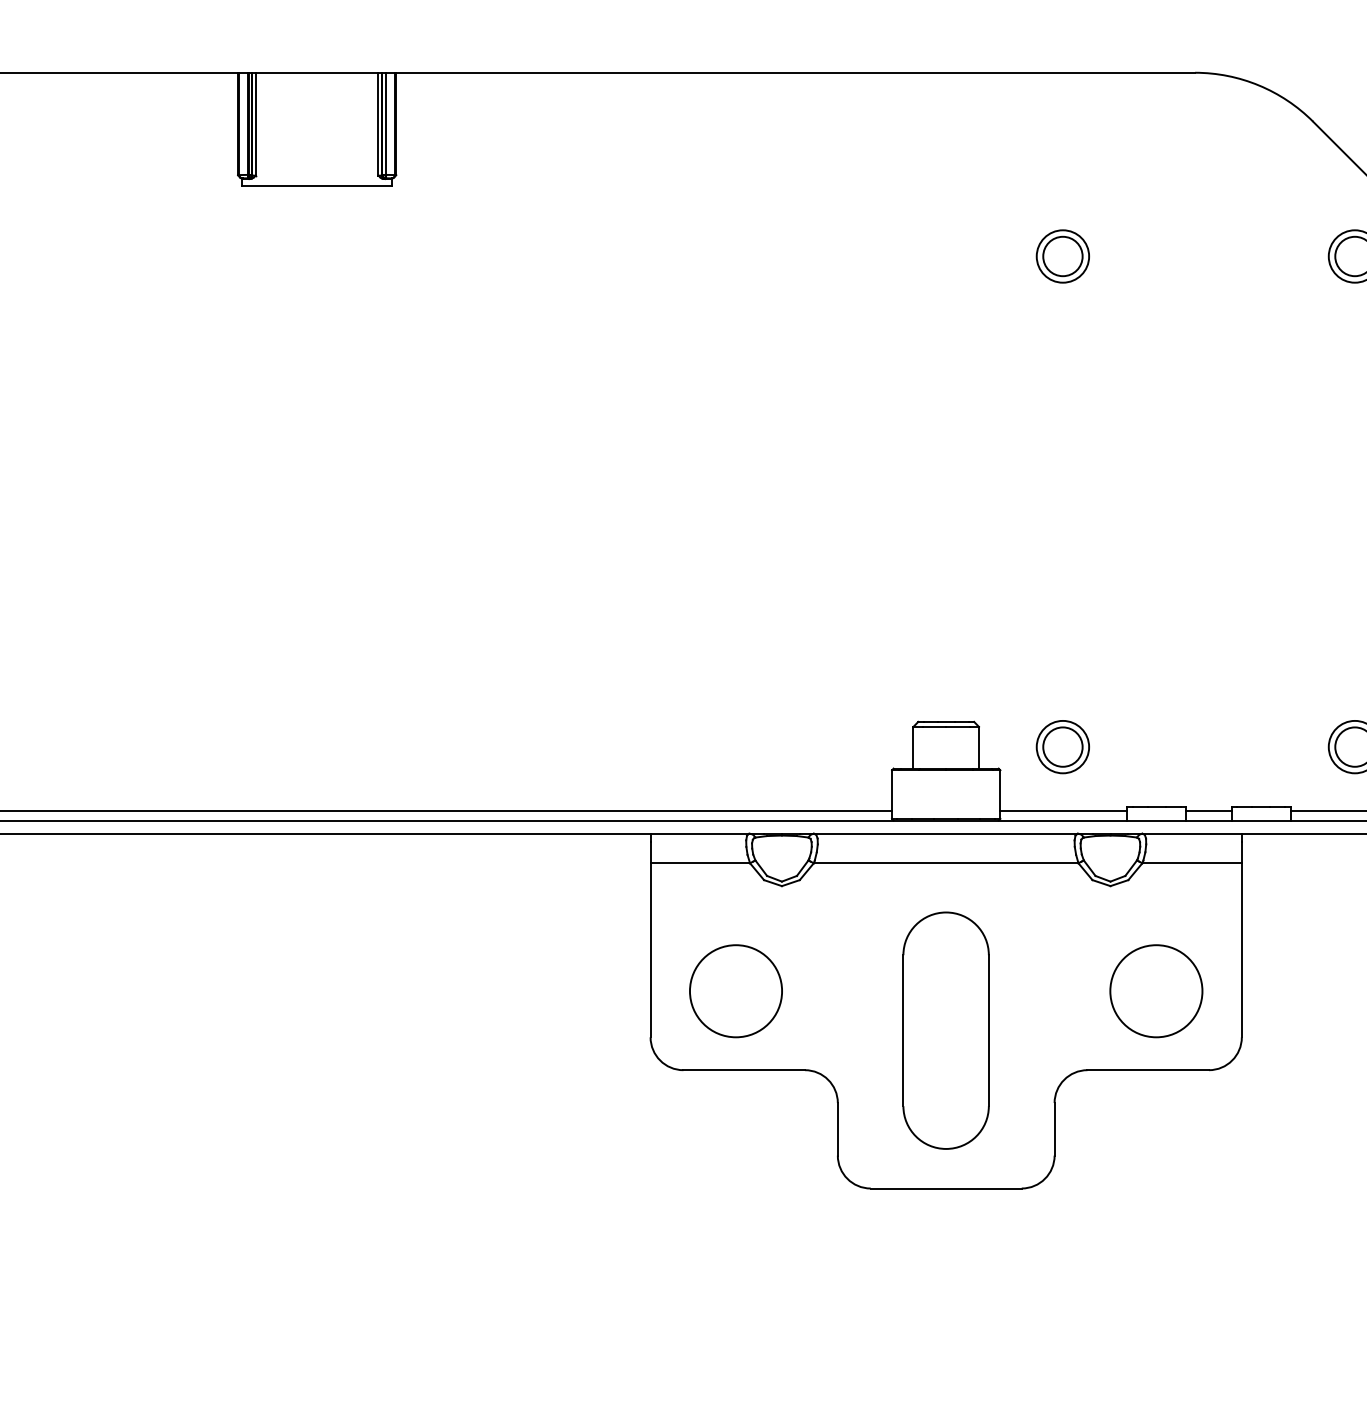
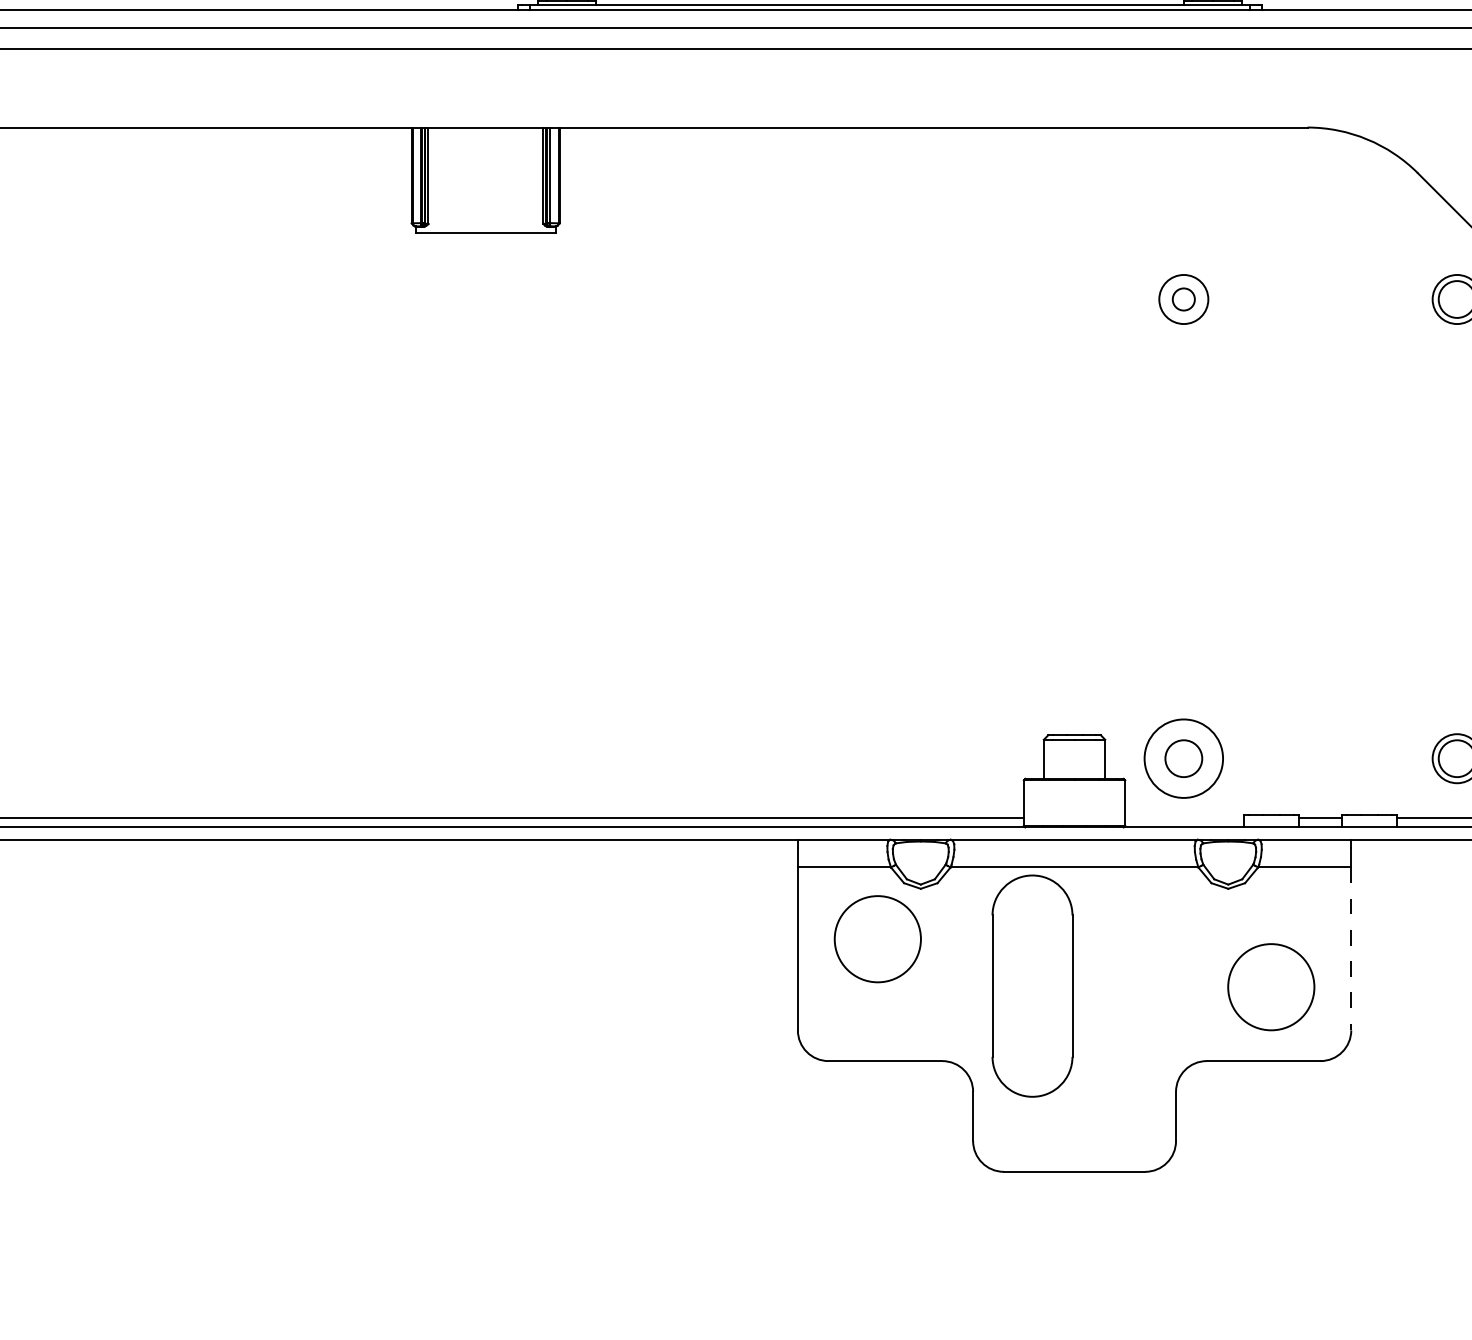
circle: (1062, 256) -> (1183, 299), size x0.6
circle: (1062, 746) -> (1183, 758), size x1.6
line: (1063, 810) -> (1184, 818), removed
line: (1242, 950) -> (1351, 949), solid -> dashed
circle: (735, 991) -> (877, 939), moved
part: (946, 1030) -> (1032, 985), moved

